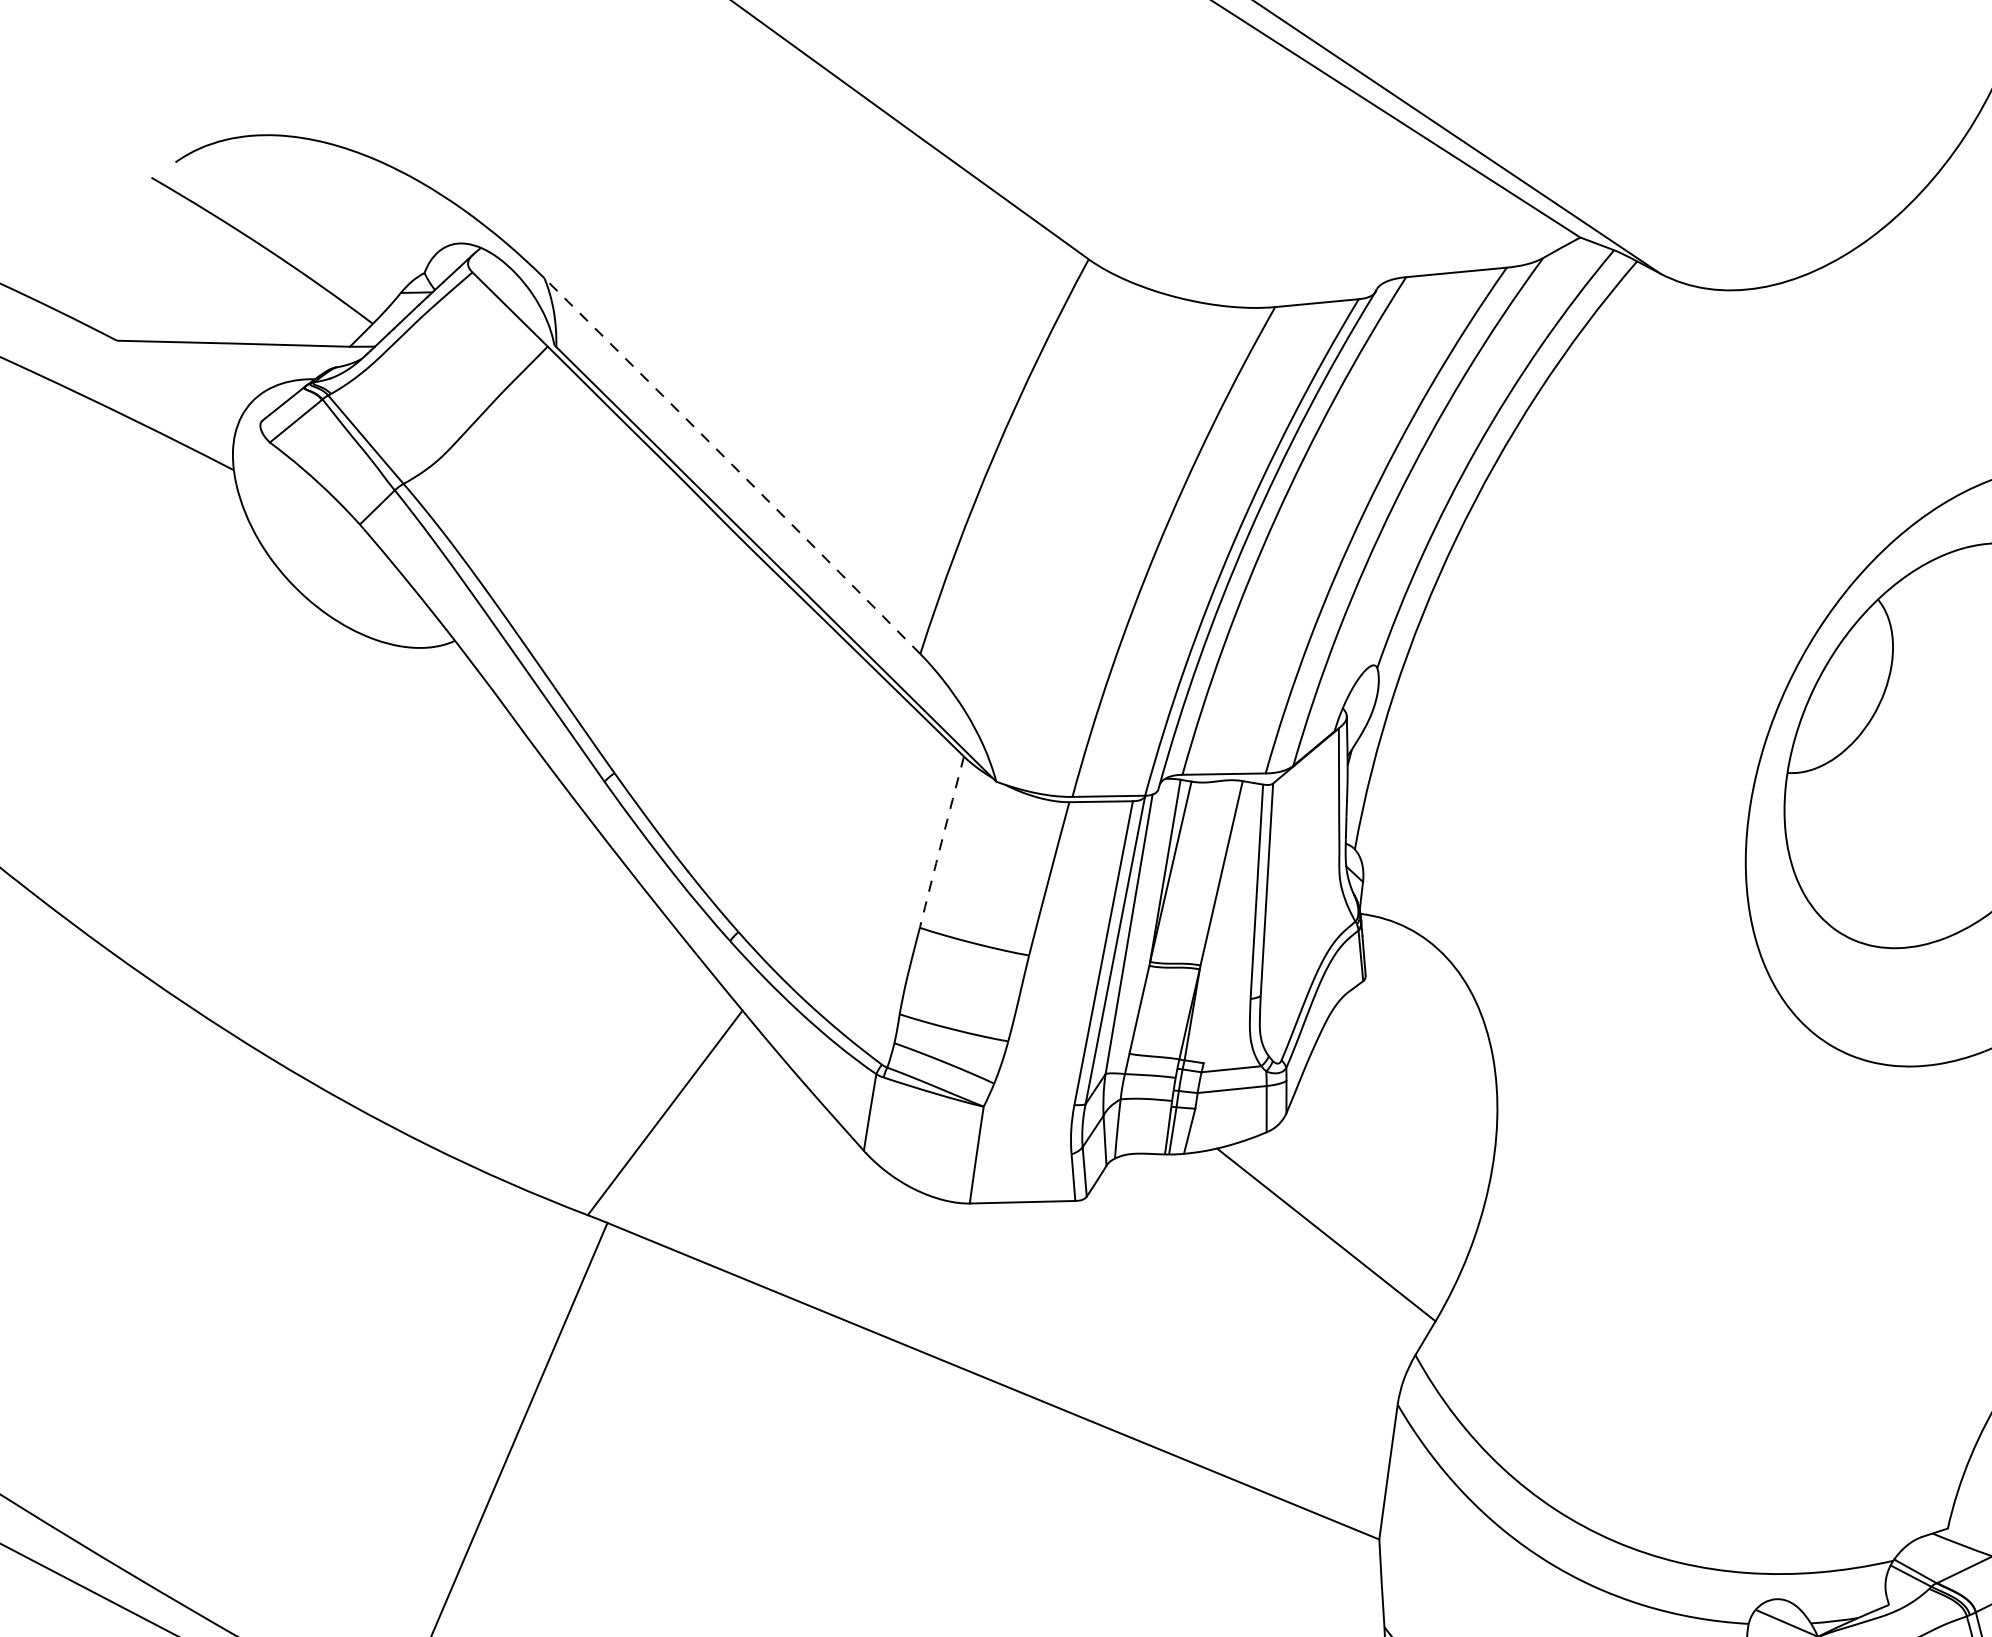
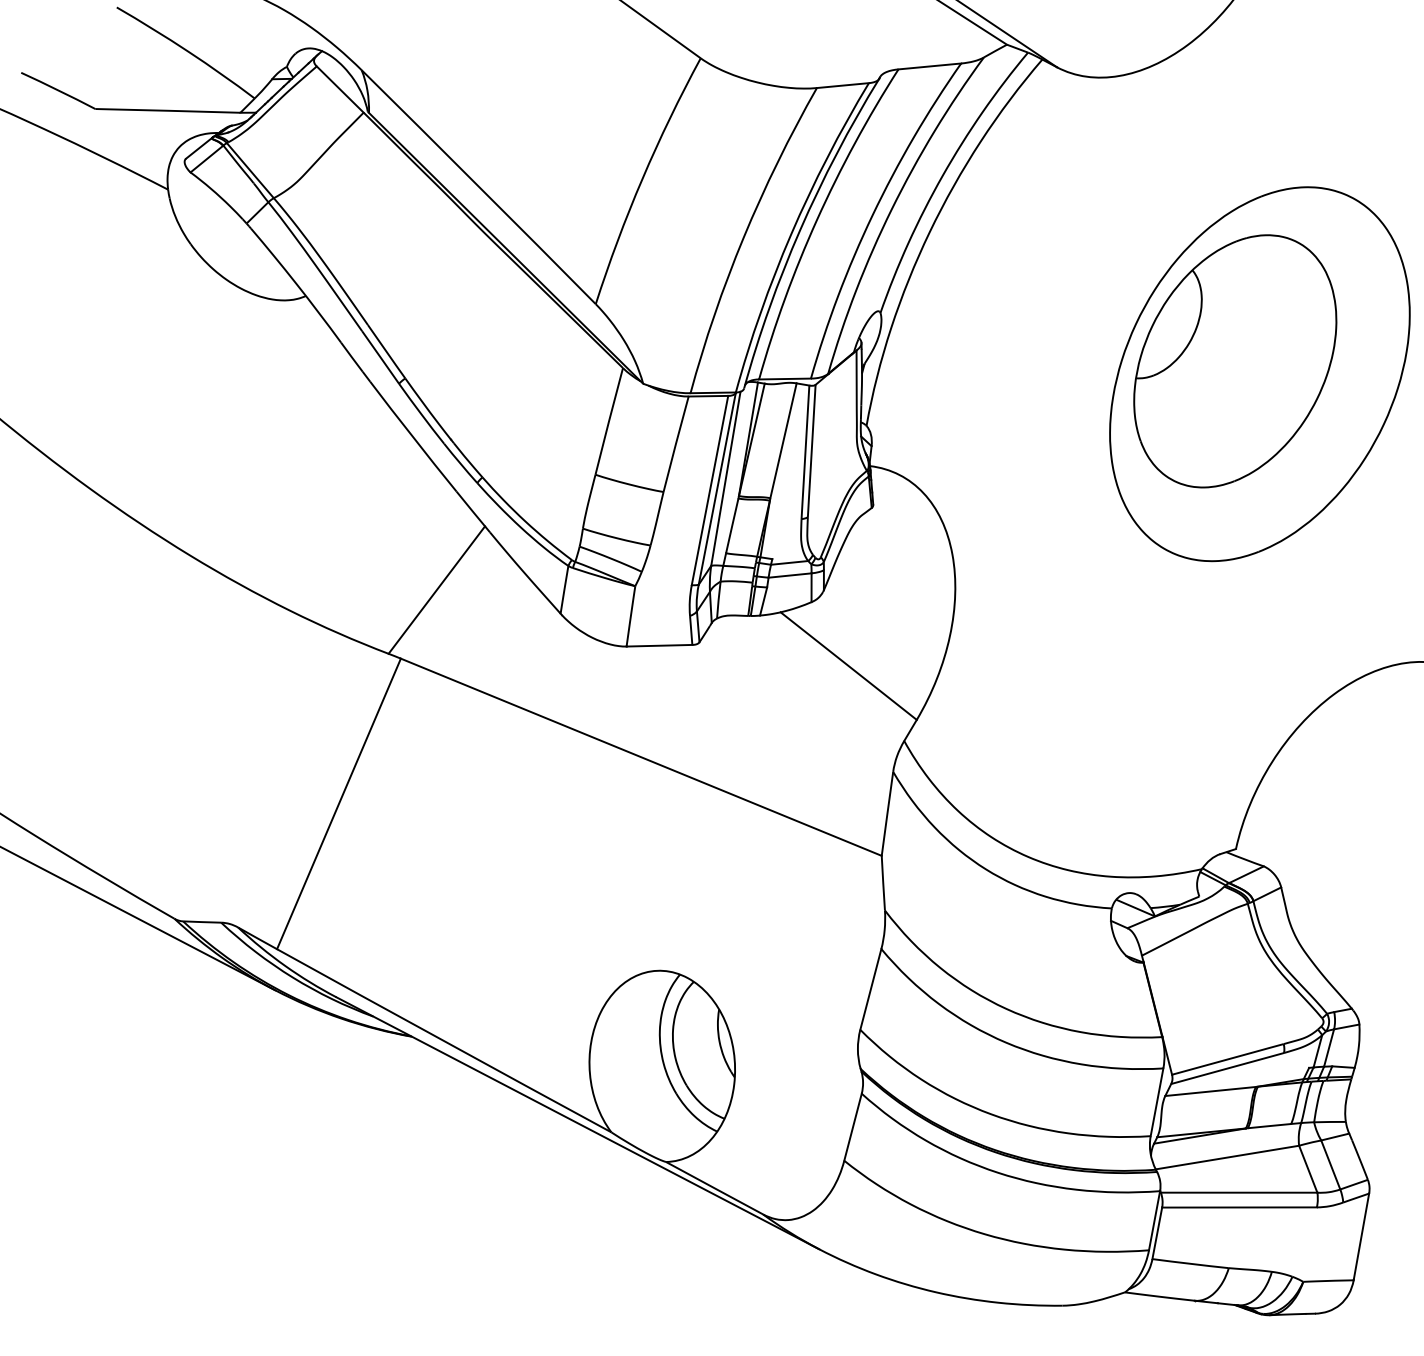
arc: (733, 465) -> (479, 186), dashed -> solid
arc: (942, 842) -> (609, 421), dashed -> solid

